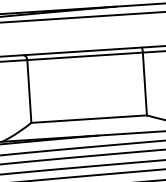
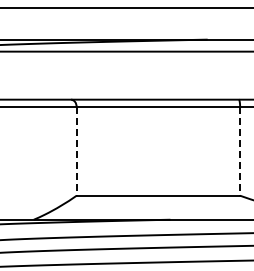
line: (145, 84) -> (240, 151), solid -> dashed
line: (29, 91) -> (76, 151), solid -> dashed

